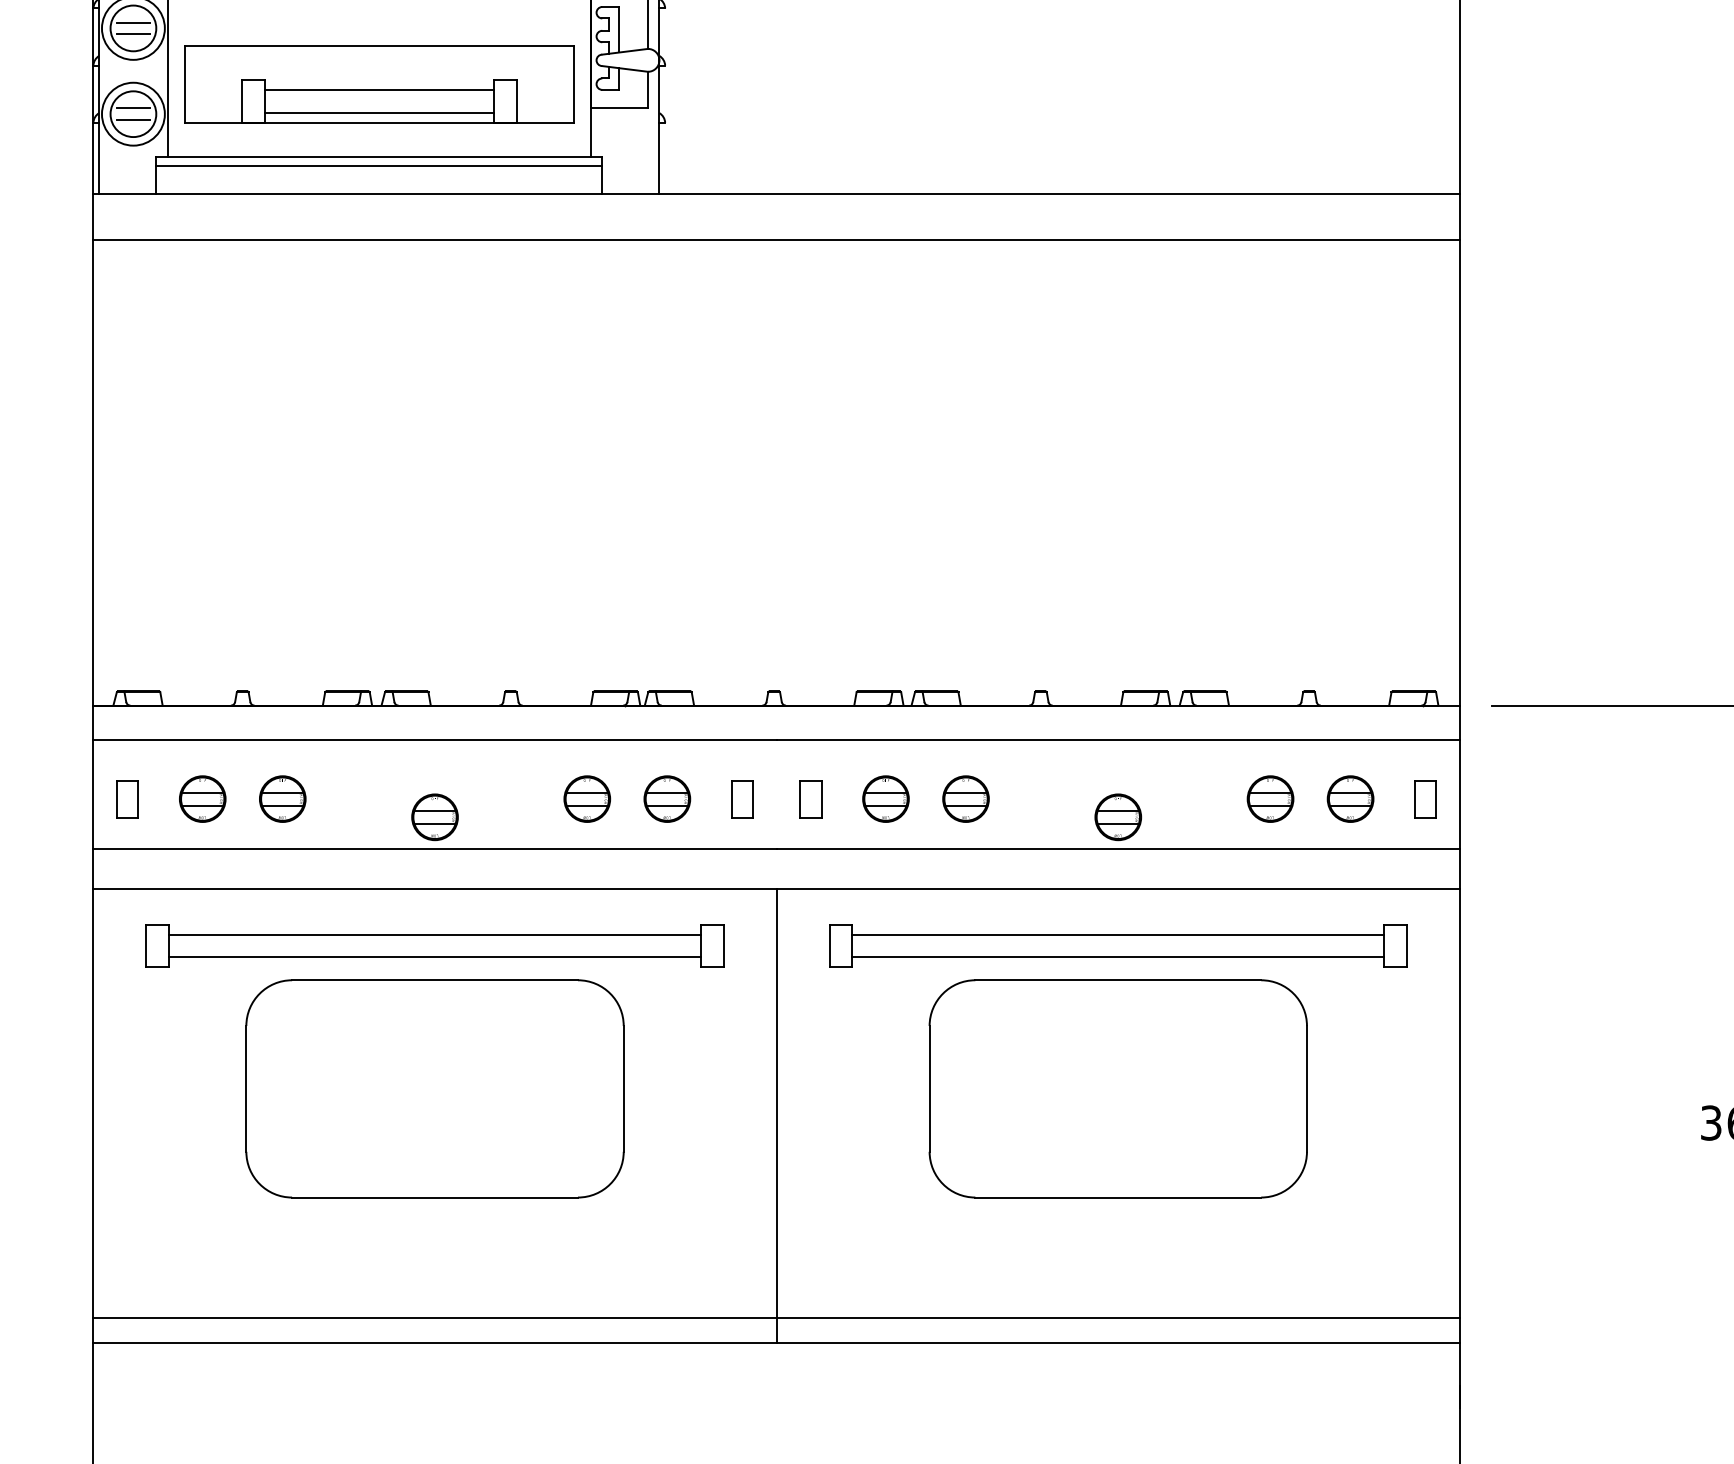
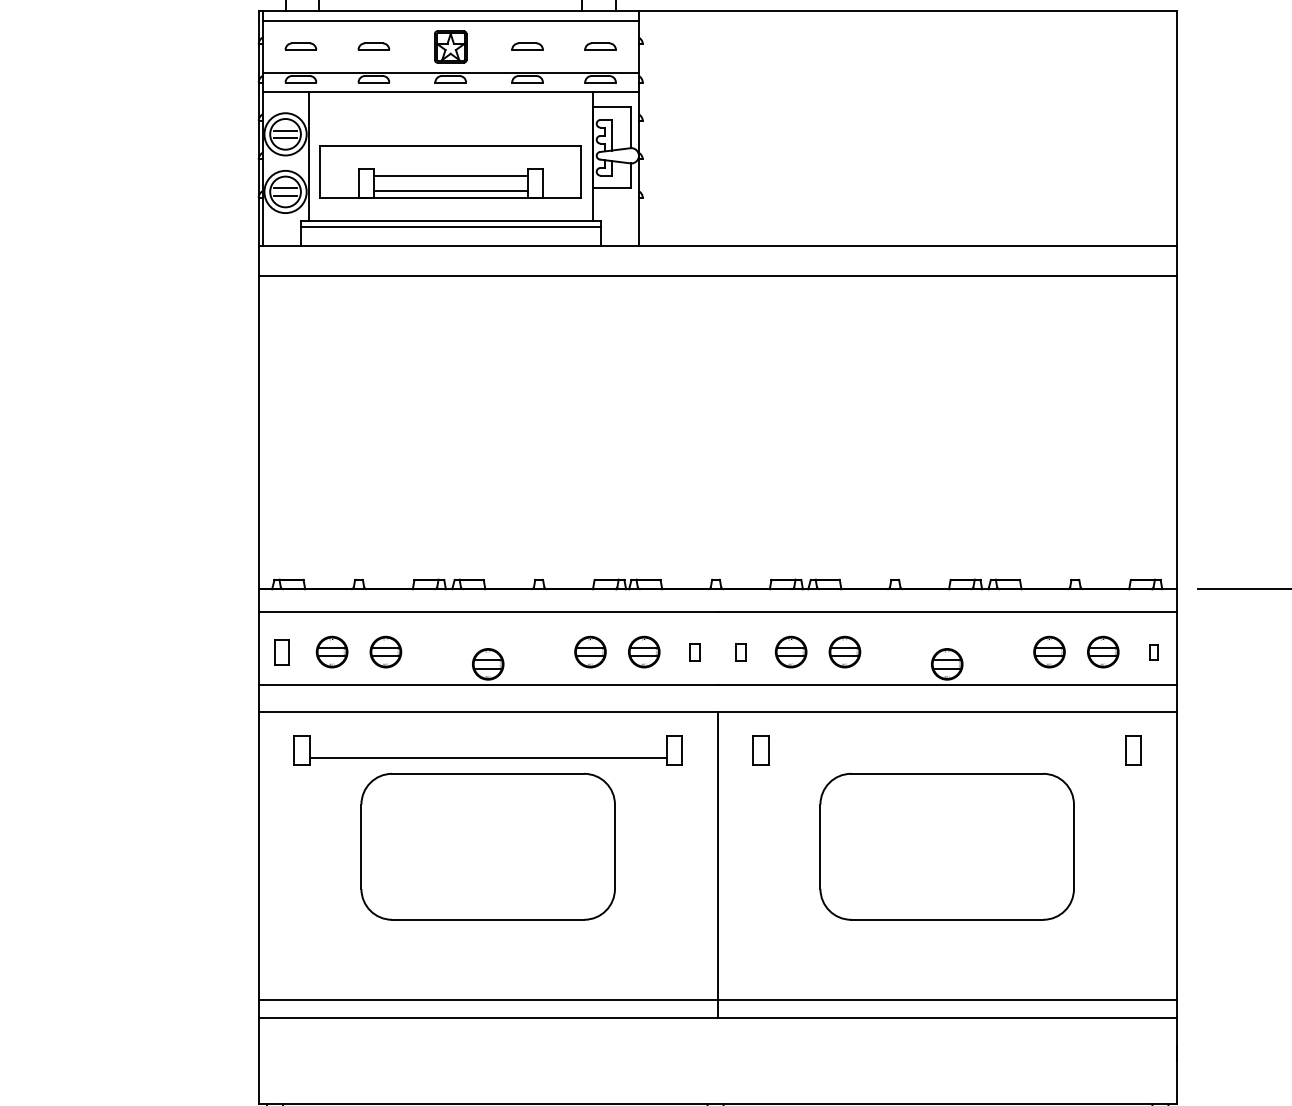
part: (742, 799) -> (694, 652), size x0.7
part: (810, 799) -> (740, 652), size x0.7
part: (1425, 799) -> (1153, 652), size x0.6
line: (433, 935) -> (487, 743), removed
line: (1117, 935) -> (946, 743), removed
line: (1117, 957) -> (946, 758), removed

